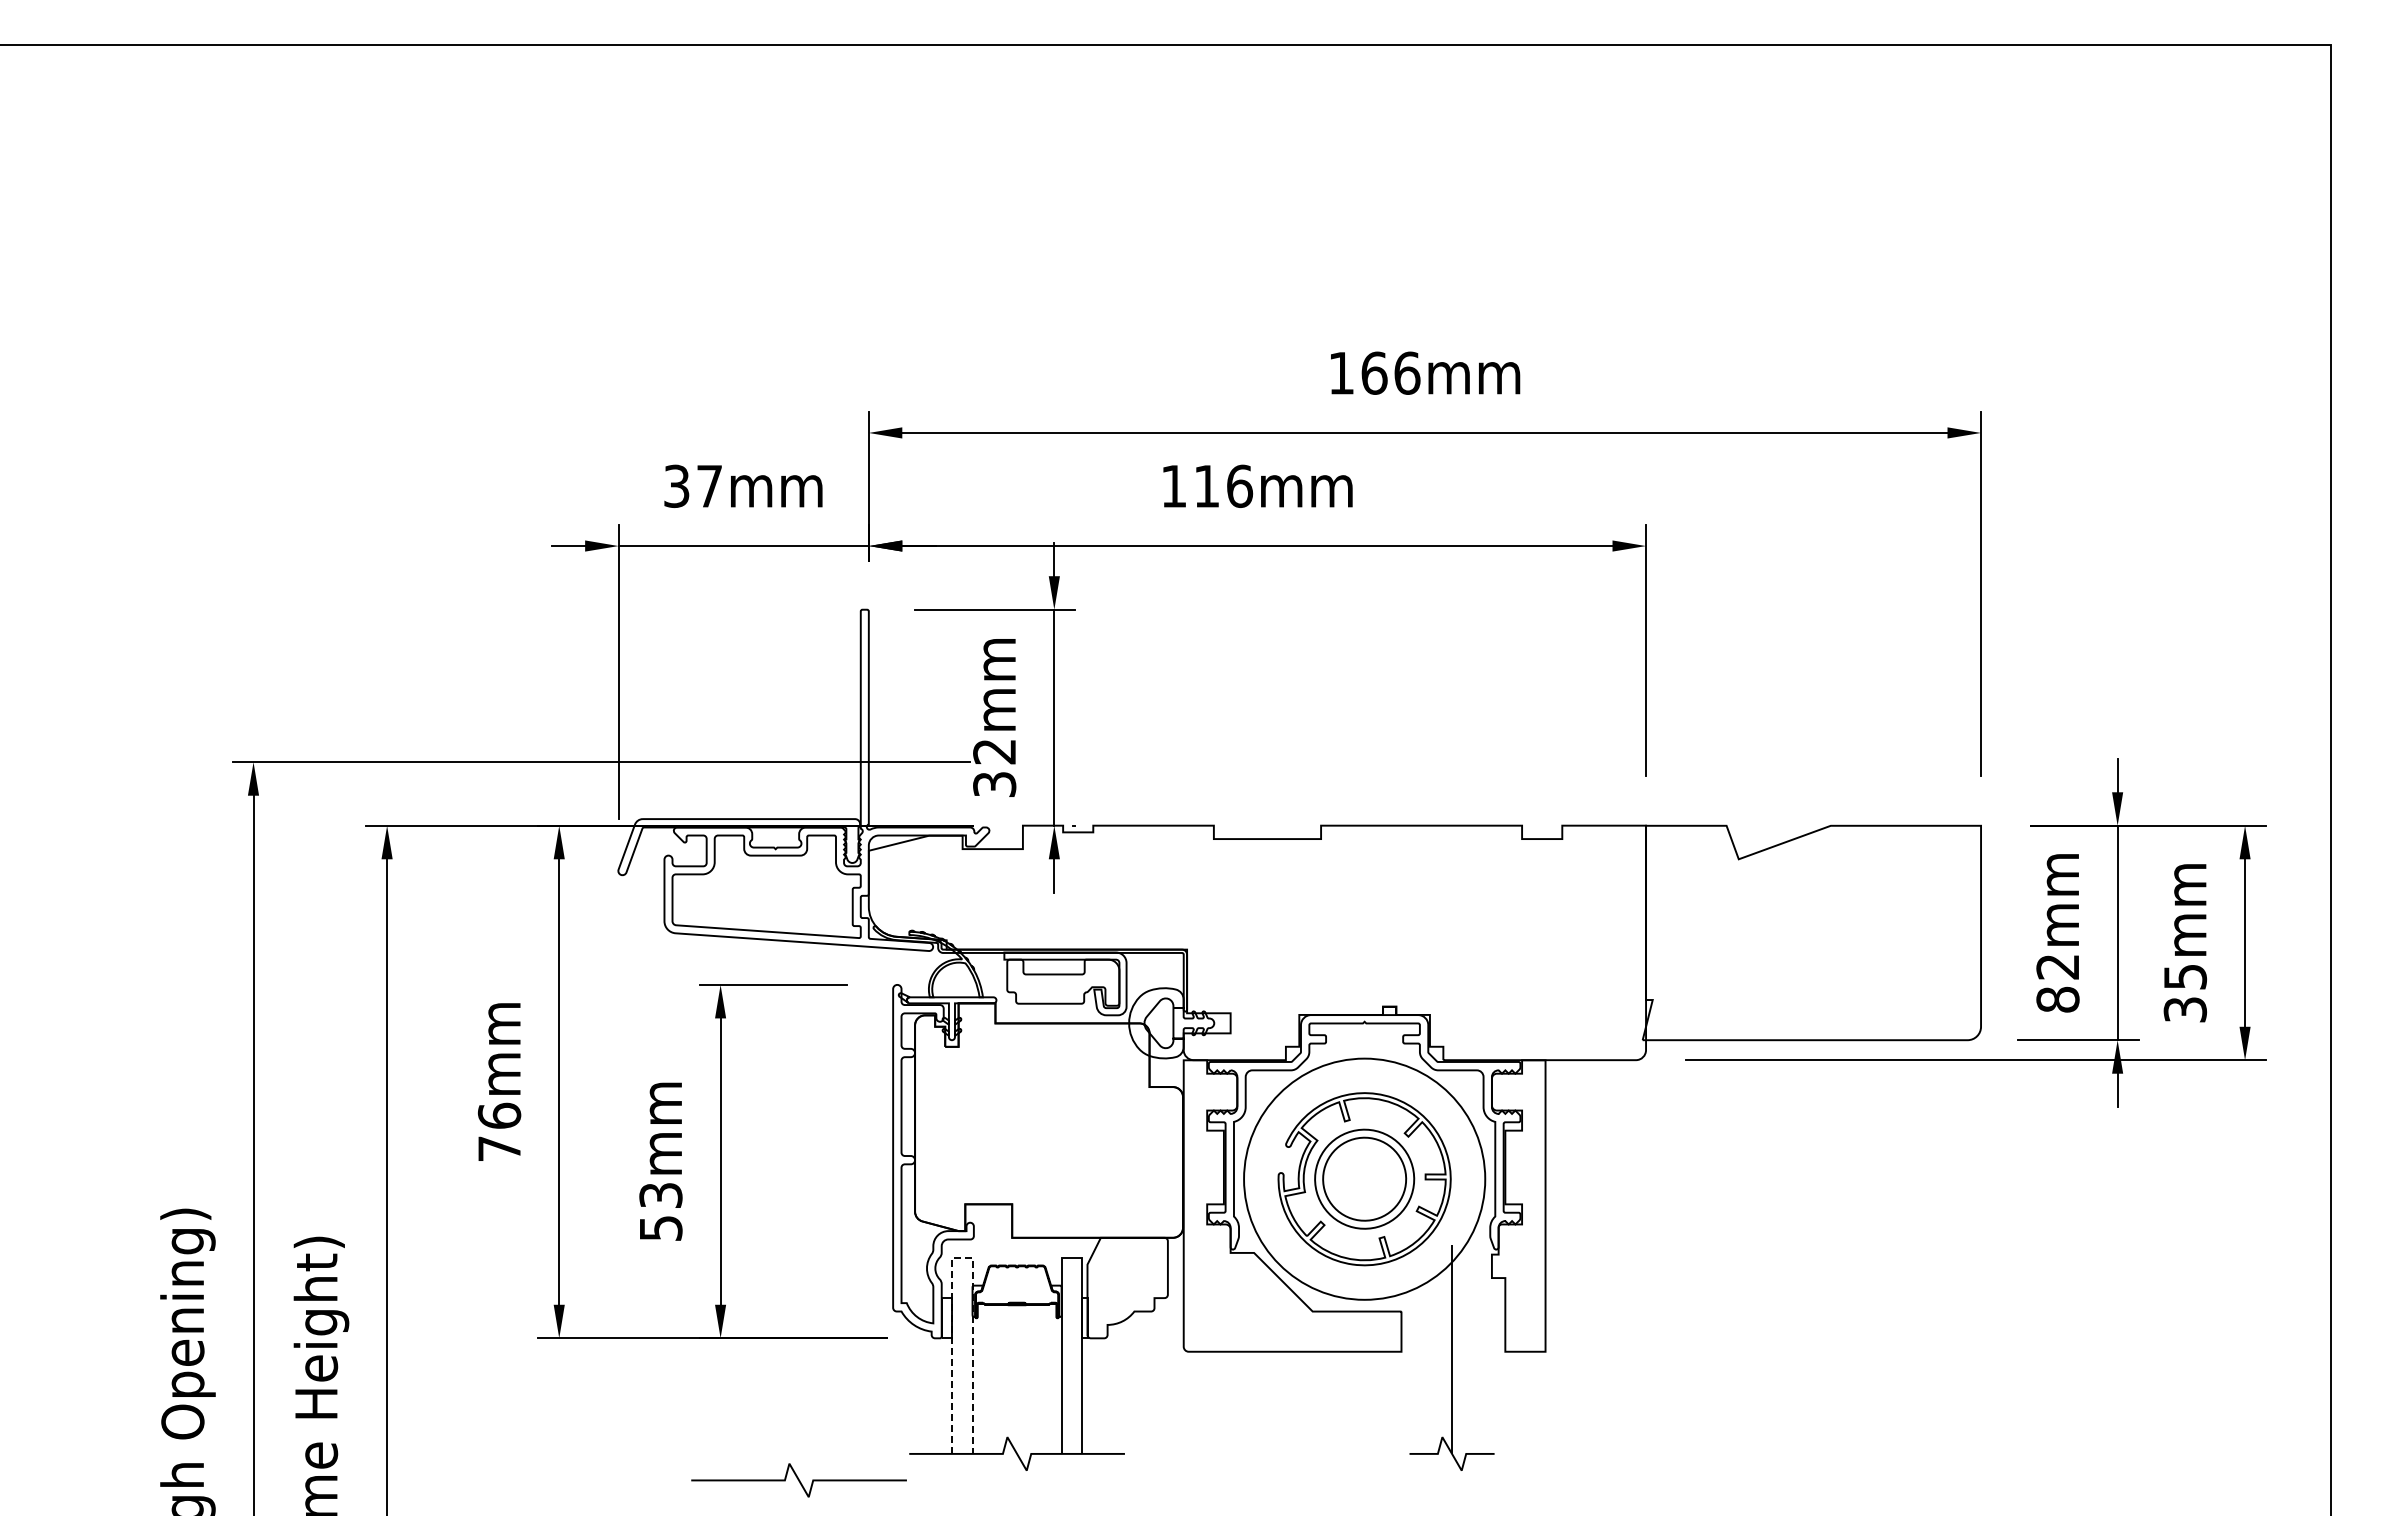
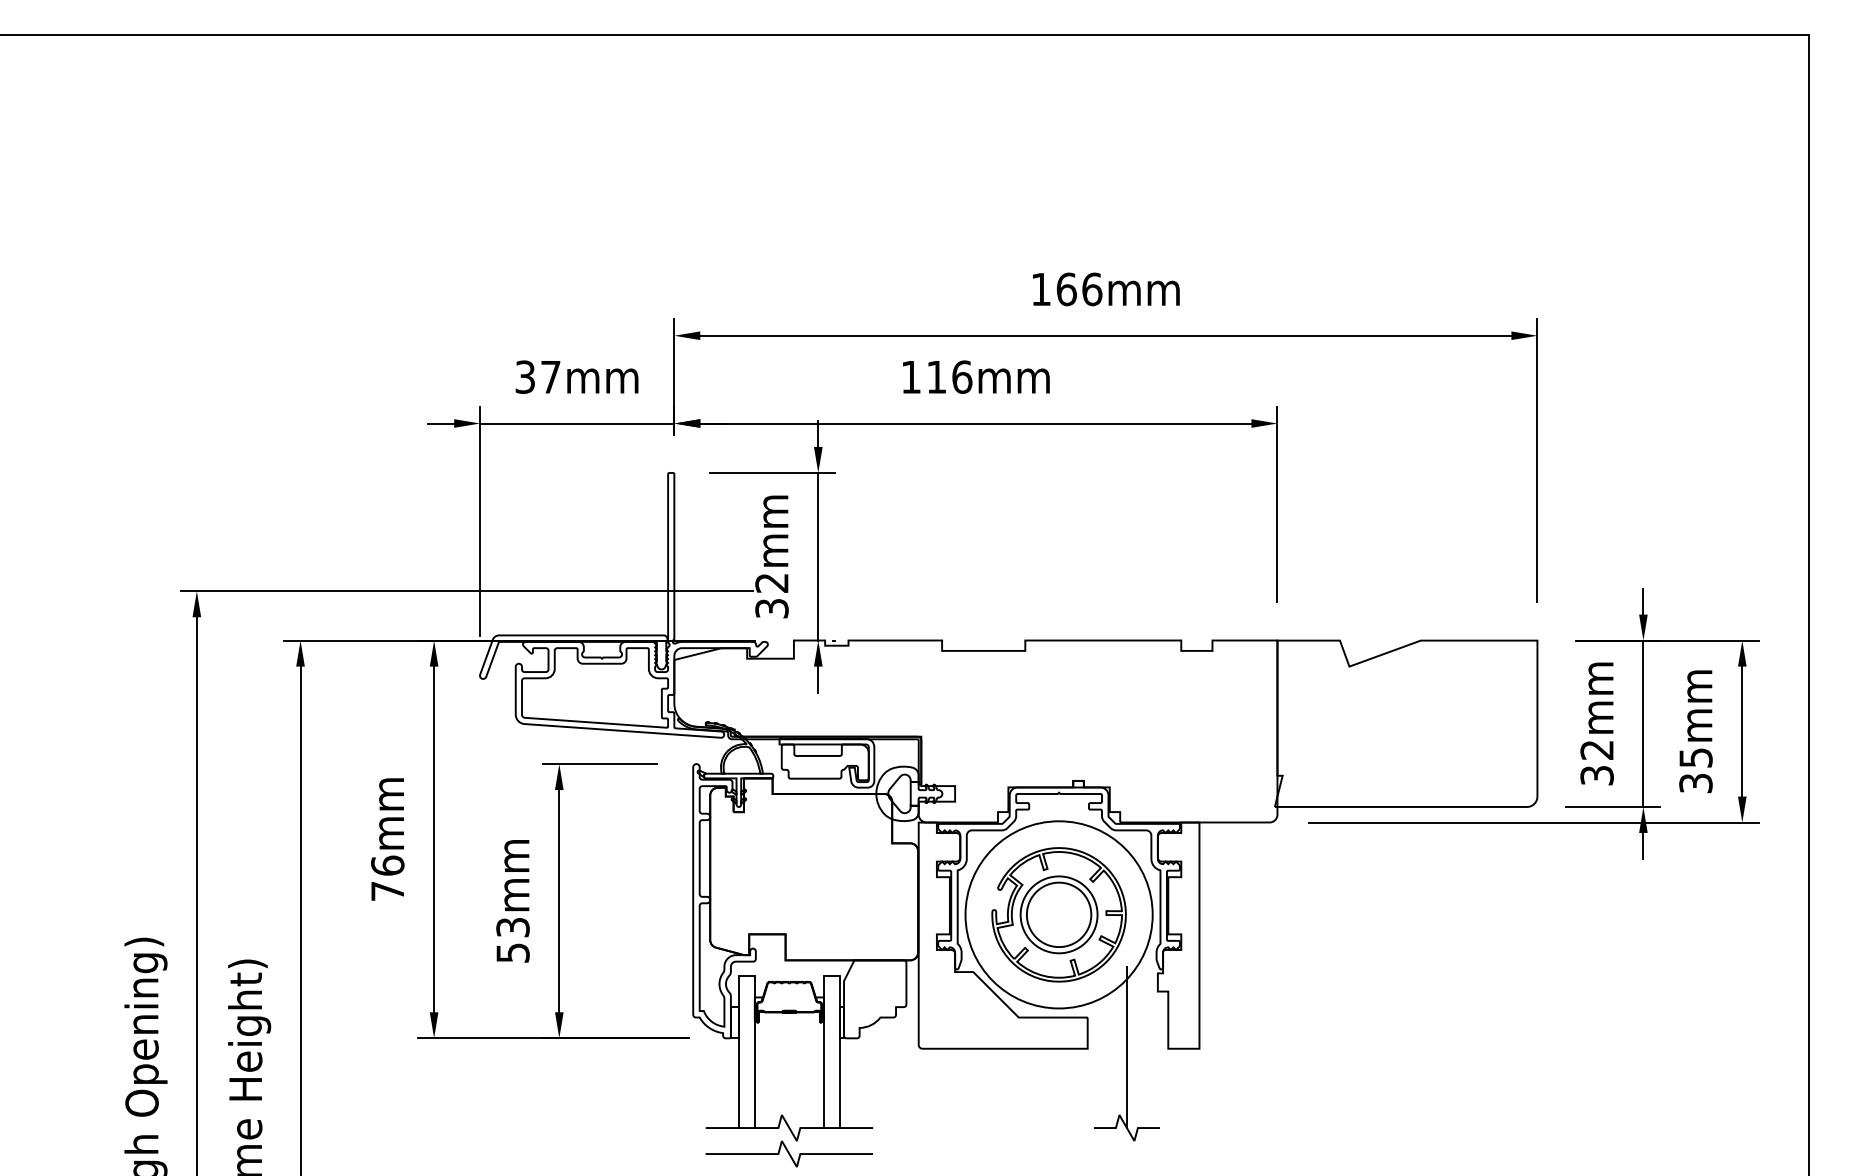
text: (2057, 999) -> (1596, 775), 82mm -> 32mm
line: (962, 1257) -> (747, 975), dashed -> solid
curve: (798, 1480) -> (788, 1154), moved

